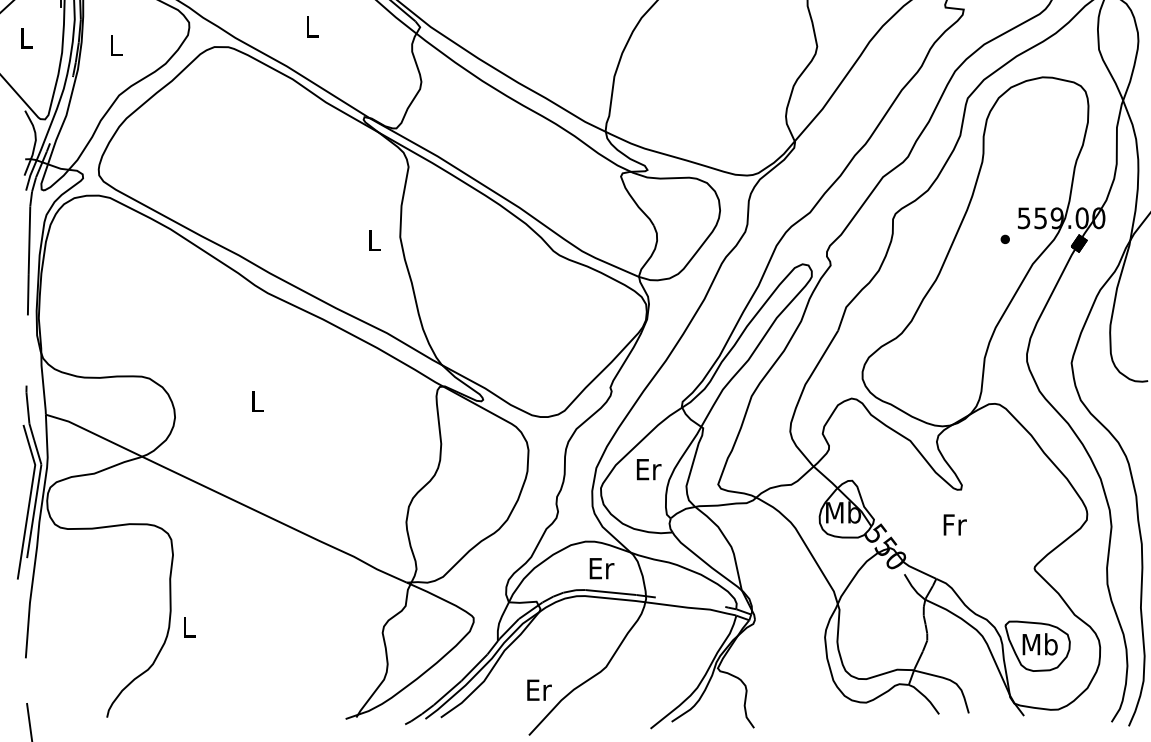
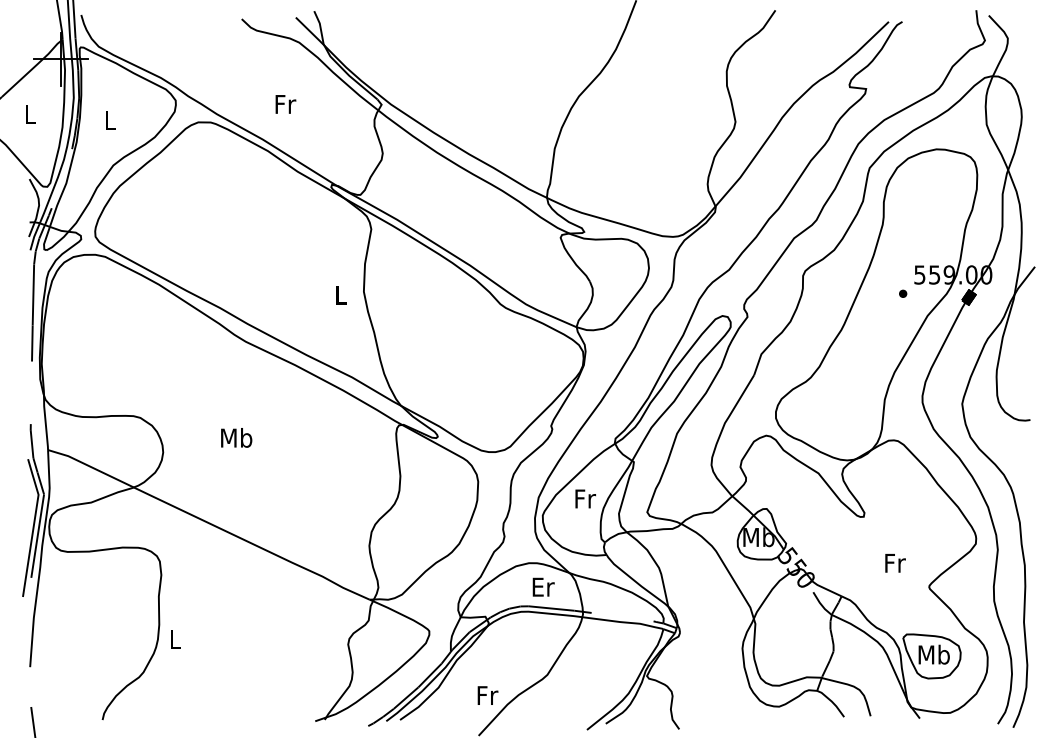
text: (312, 27) -> (285, 104), L -> Fr
text: (257, 400) -> (236, 437), L -> Mb
text: (648, 469) -> (585, 498), Er -> Fr
text: (955, 525) -> (895, 563), moved
text: (538, 690) -> (487, 695), Er -> Fr

